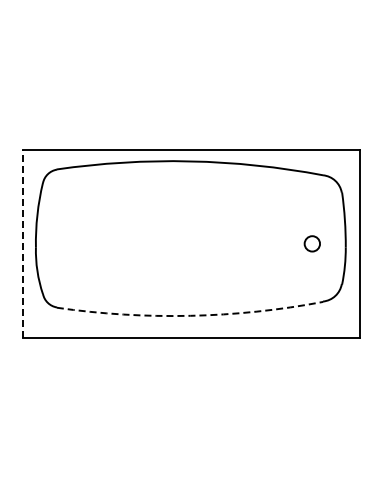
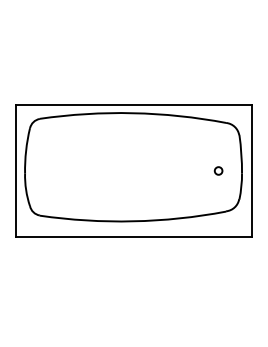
line: (23, 243) -> (16, 170), dashed -> solid
circle: (312, 243) -> (218, 170), size x0.71
arc: (190, 315) -> (133, 221), dashed -> solid

